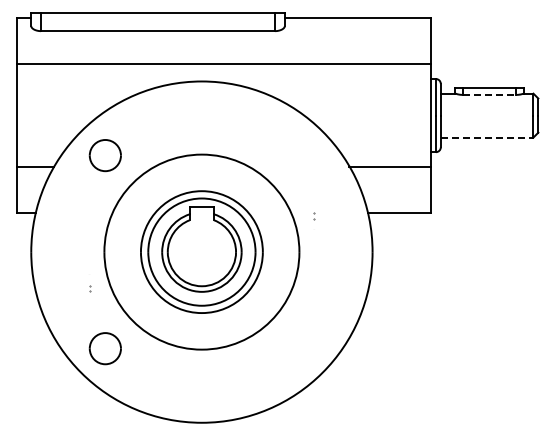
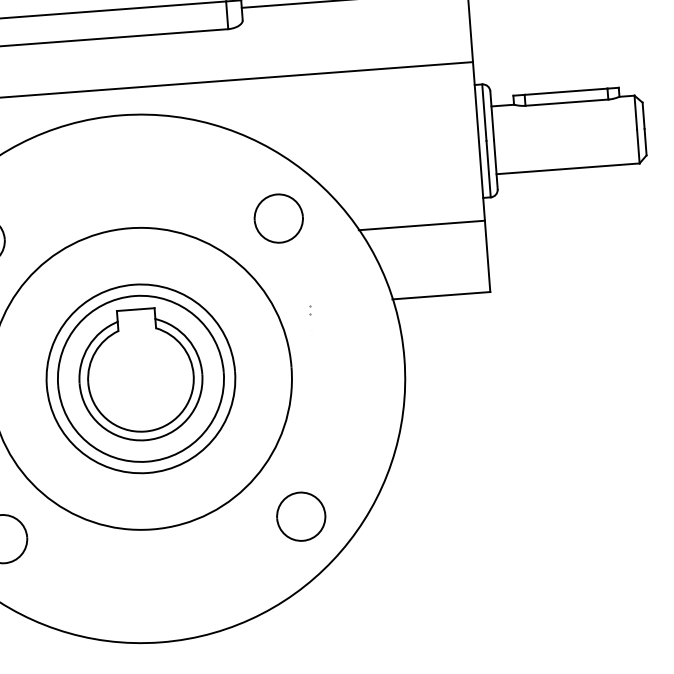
line: (489, 94) -> (566, 102), dashed -> solid
line: (487, 137) -> (568, 168), dashed -> solid
part: (298, 155) -> (278, 218), added
part: (298, 348) -> (301, 516), added

